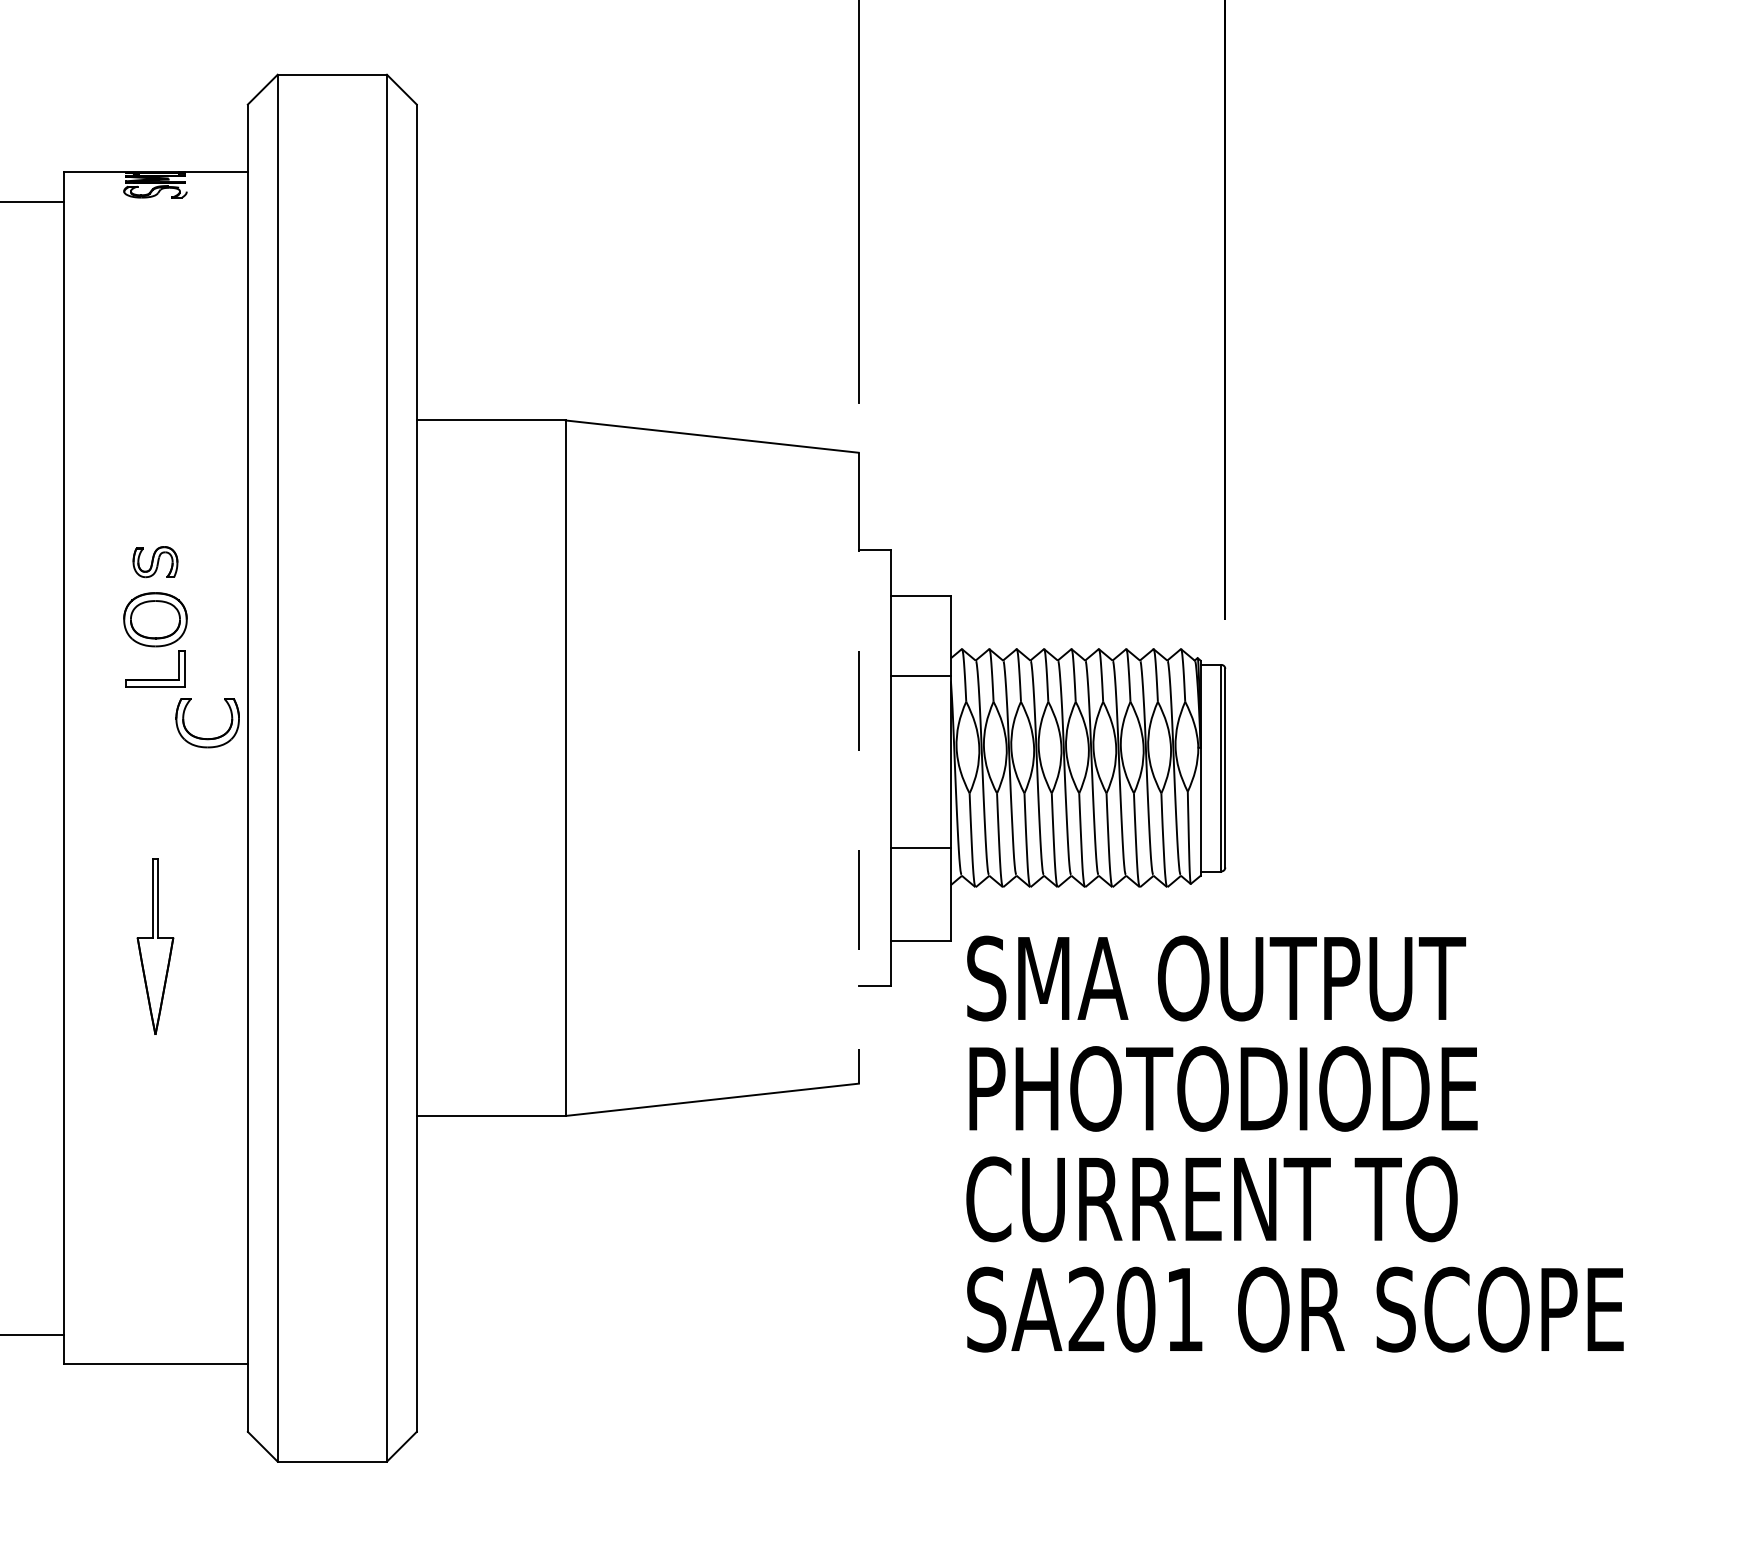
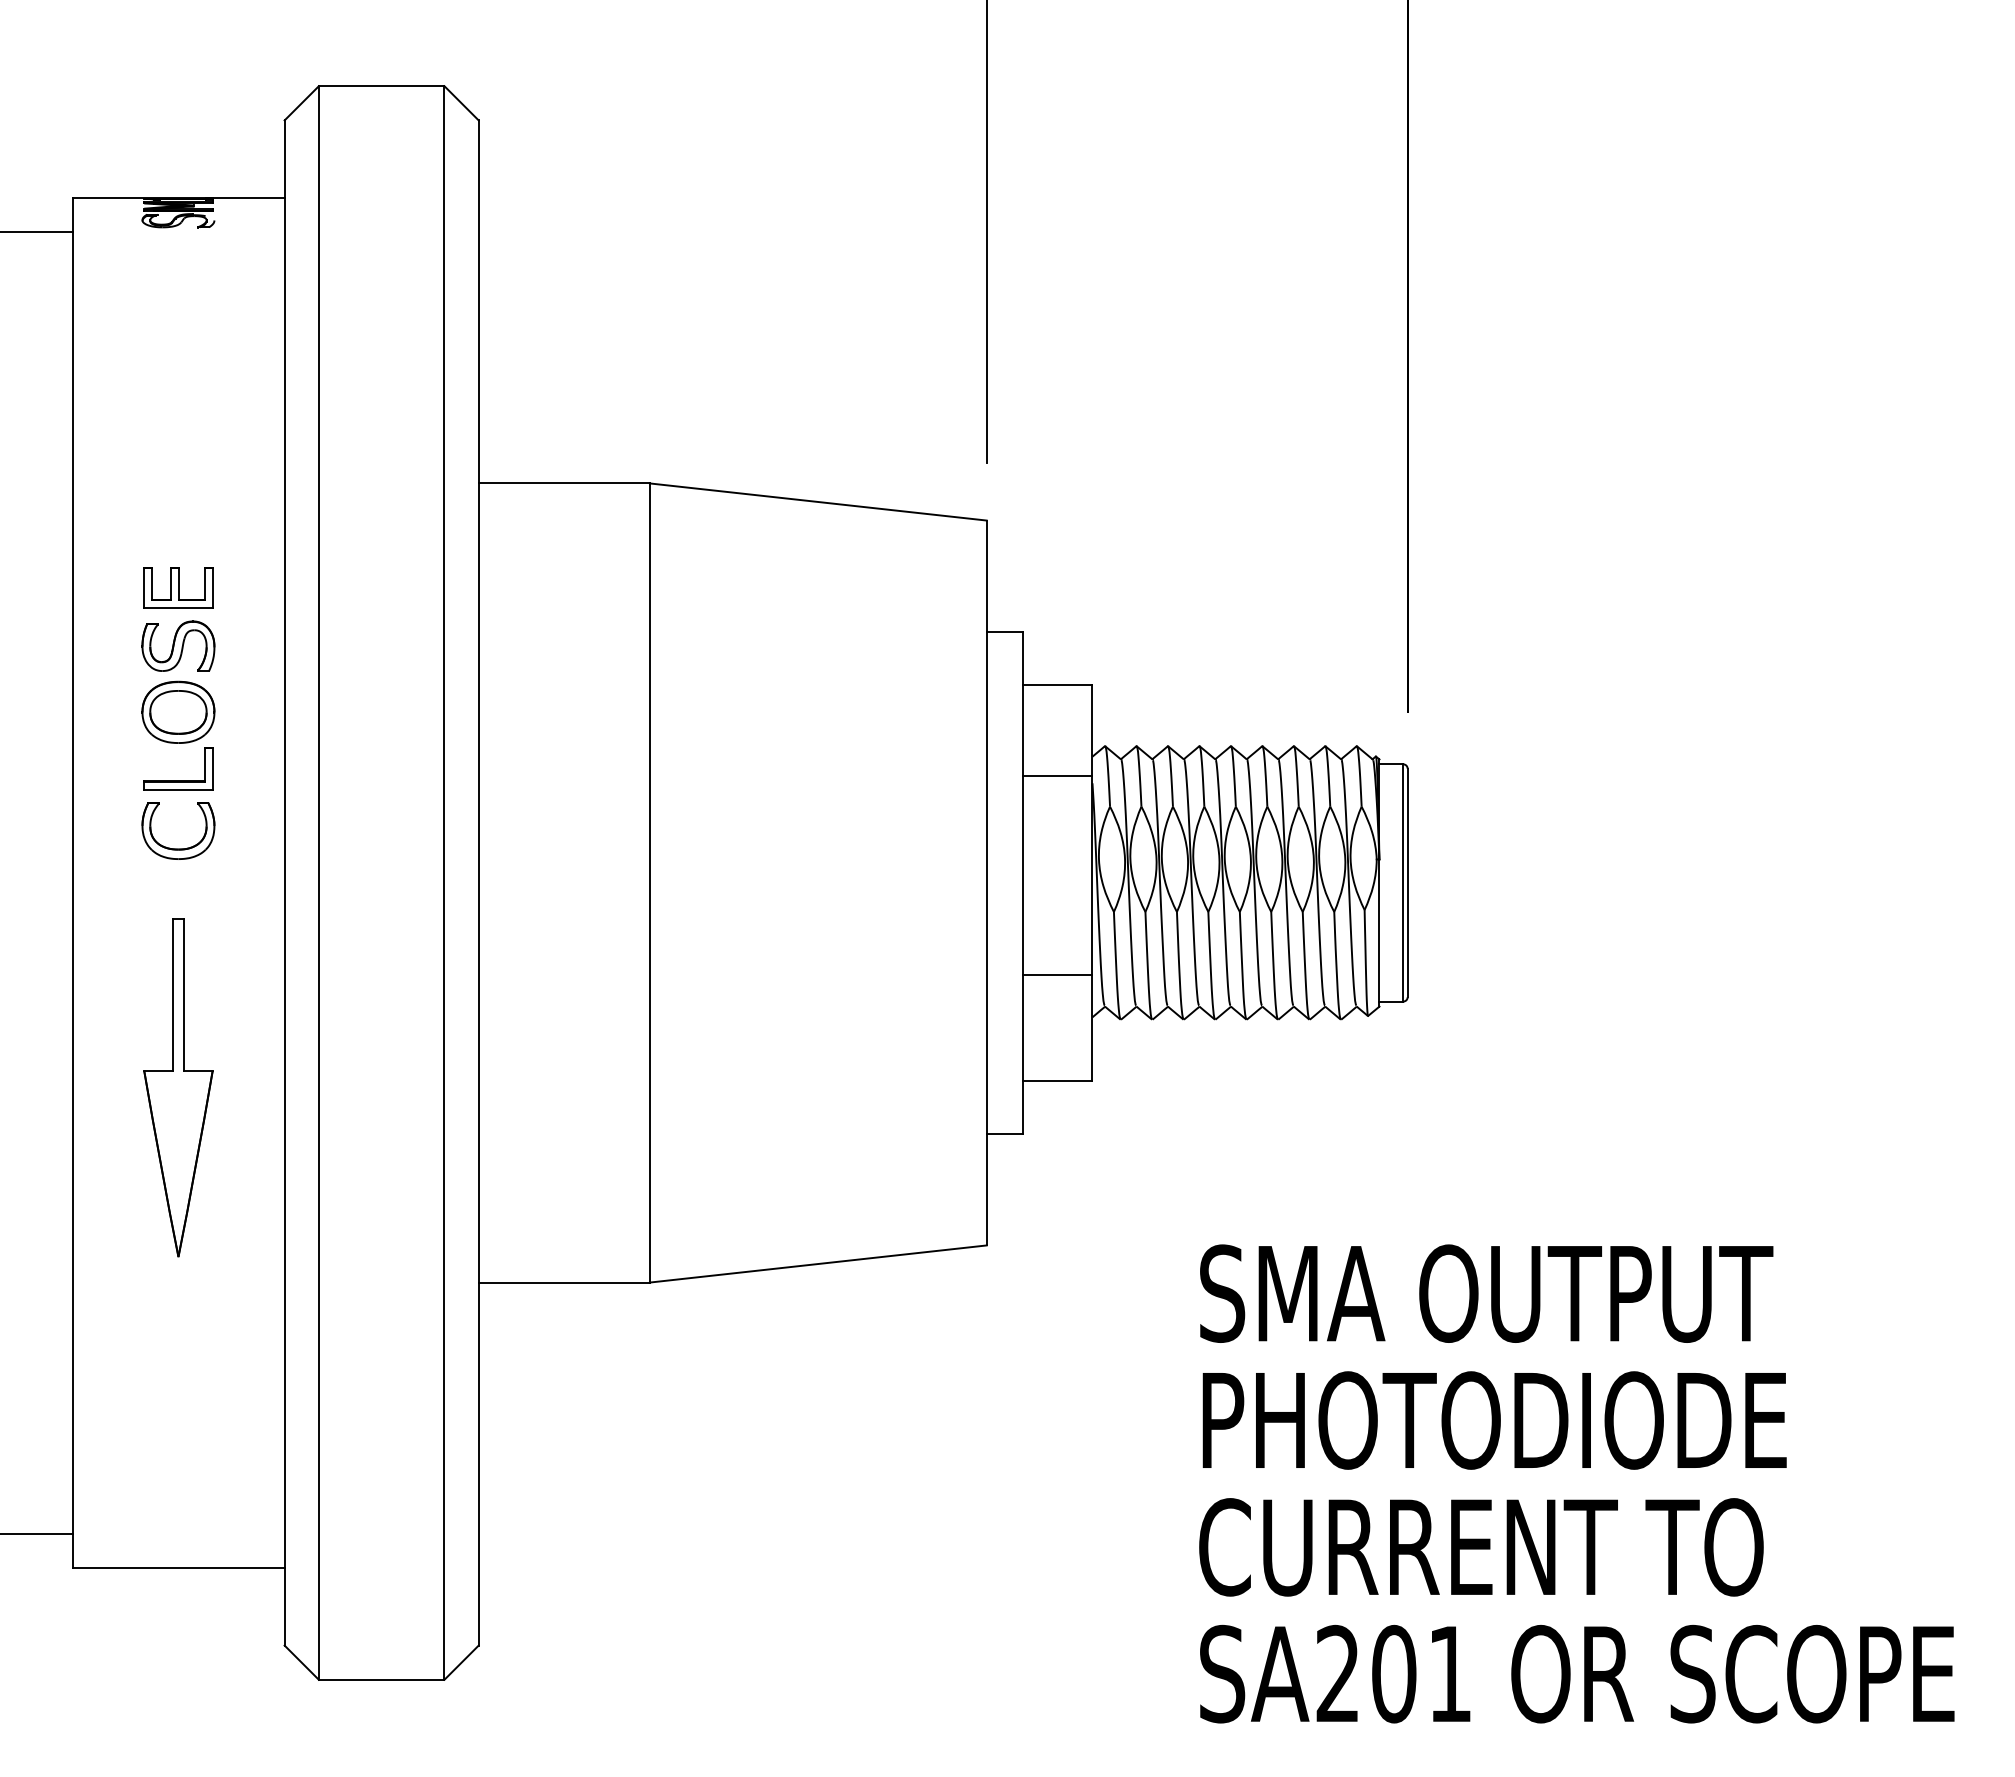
part: (155, 511) -> (178, 587), added
part: (155, 561) -> (178, 645), size x1.43
part: (207, 738) -> (178, 848), moved
line: (858, 768) -> (986, 883), dashed -> solid
part: (155, 946) -> (178, 1087), size x1.67
text: (1294, 1143) -> (1576, 1483), moved

